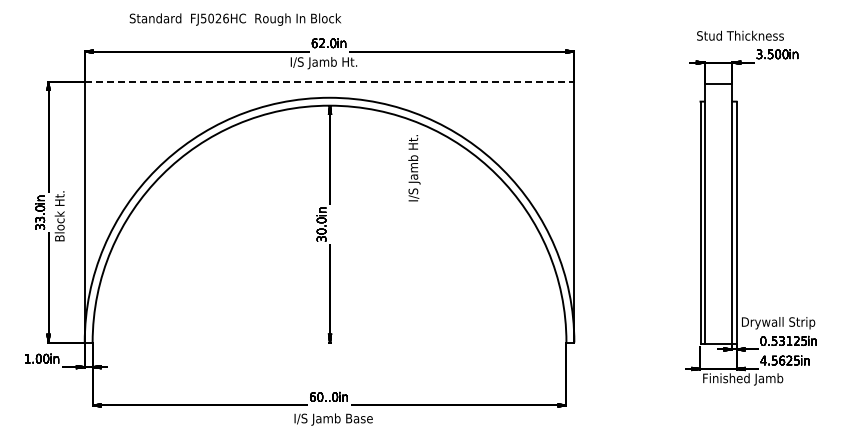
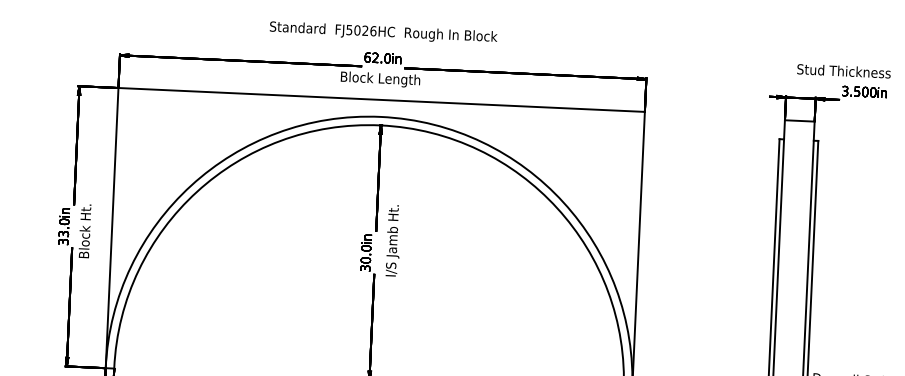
text: (234, 19) -> (382, 32), moved
text: (740, 35) -> (844, 70), moved
text: (328, 63) -> (381, 80), I/S Jamb Ht. -> Block Length
line: (329, 82) -> (381, 100), dashed -> solid
text: (414, 168) -> (393, 241), moved

